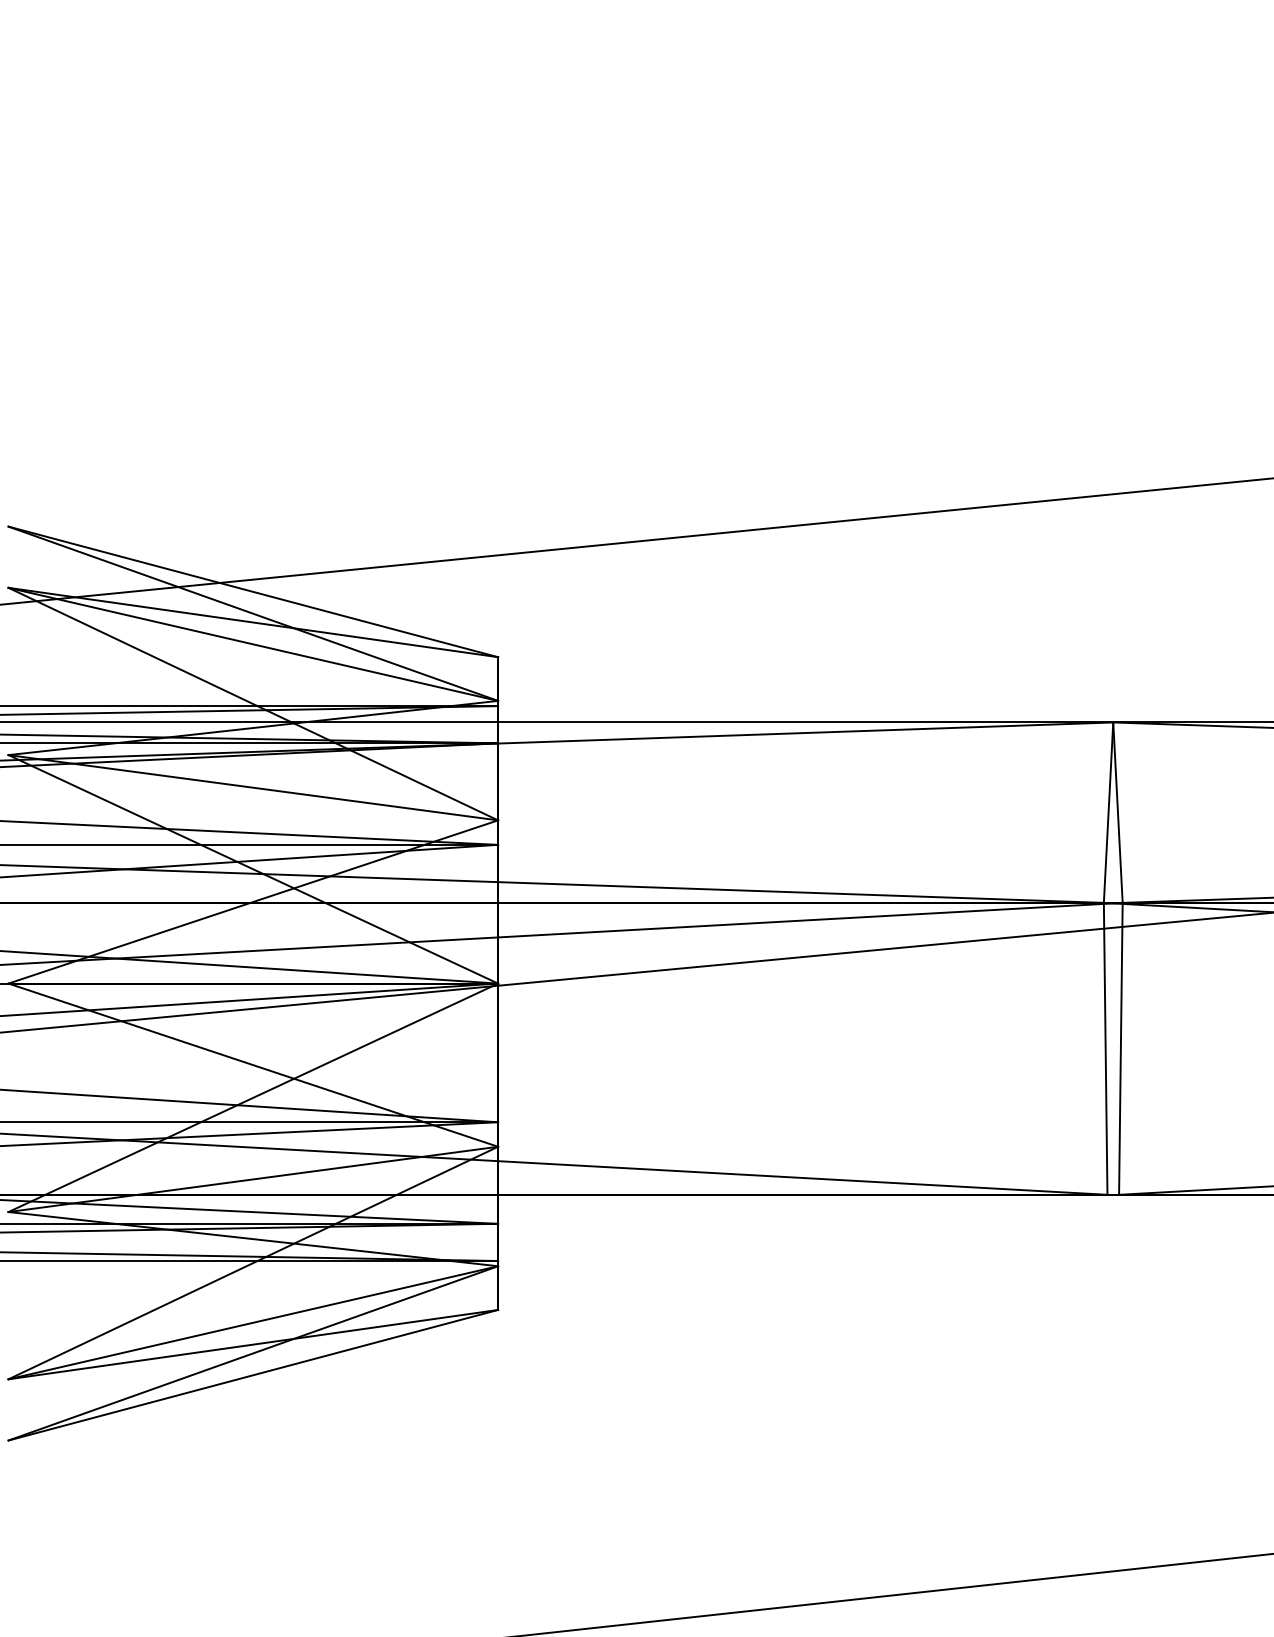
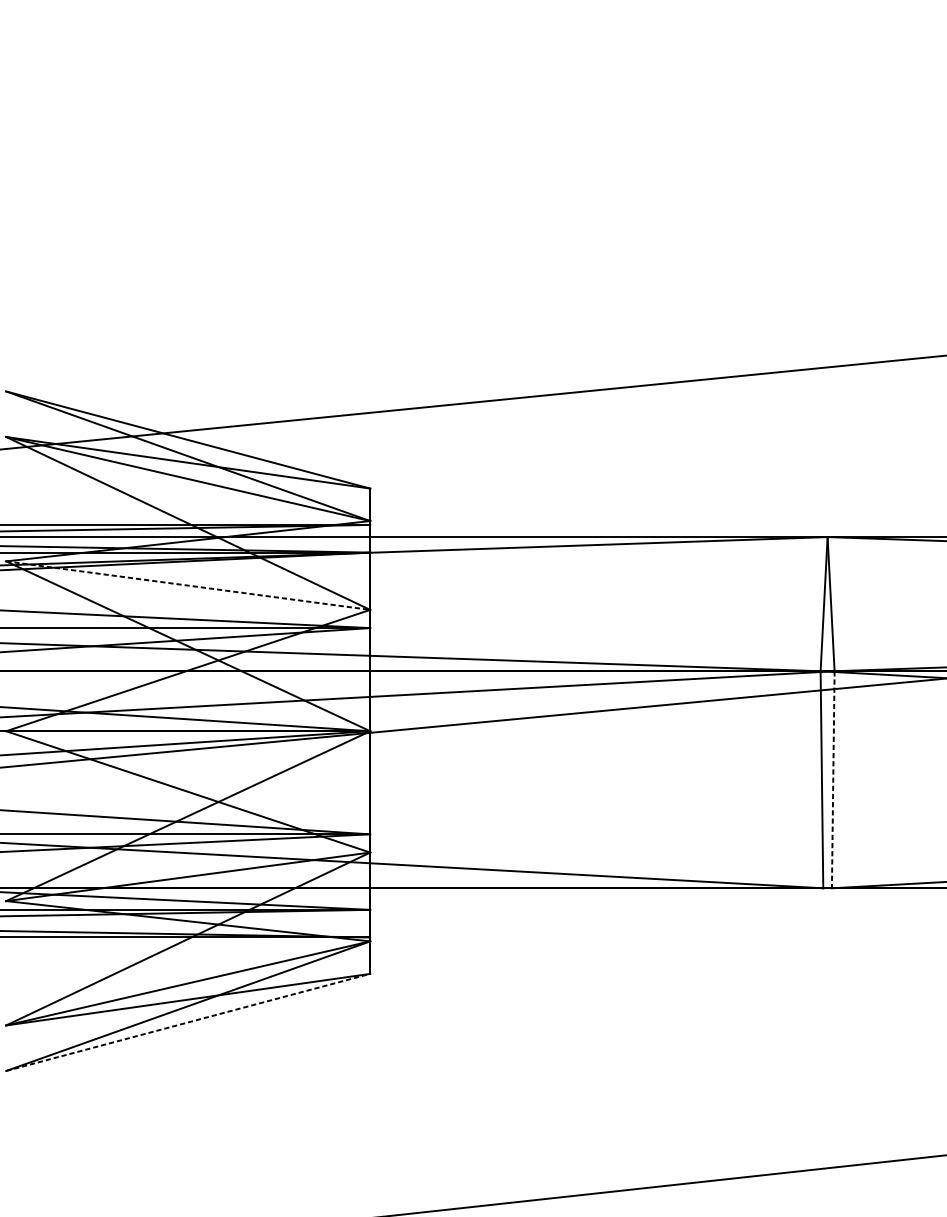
line: (253, 787) -> (188, 585), solid -> dashed
line: (1120, 1048) -> (832, 779), solid -> dashed
line: (253, 1375) -> (188, 1022), solid -> dashed

